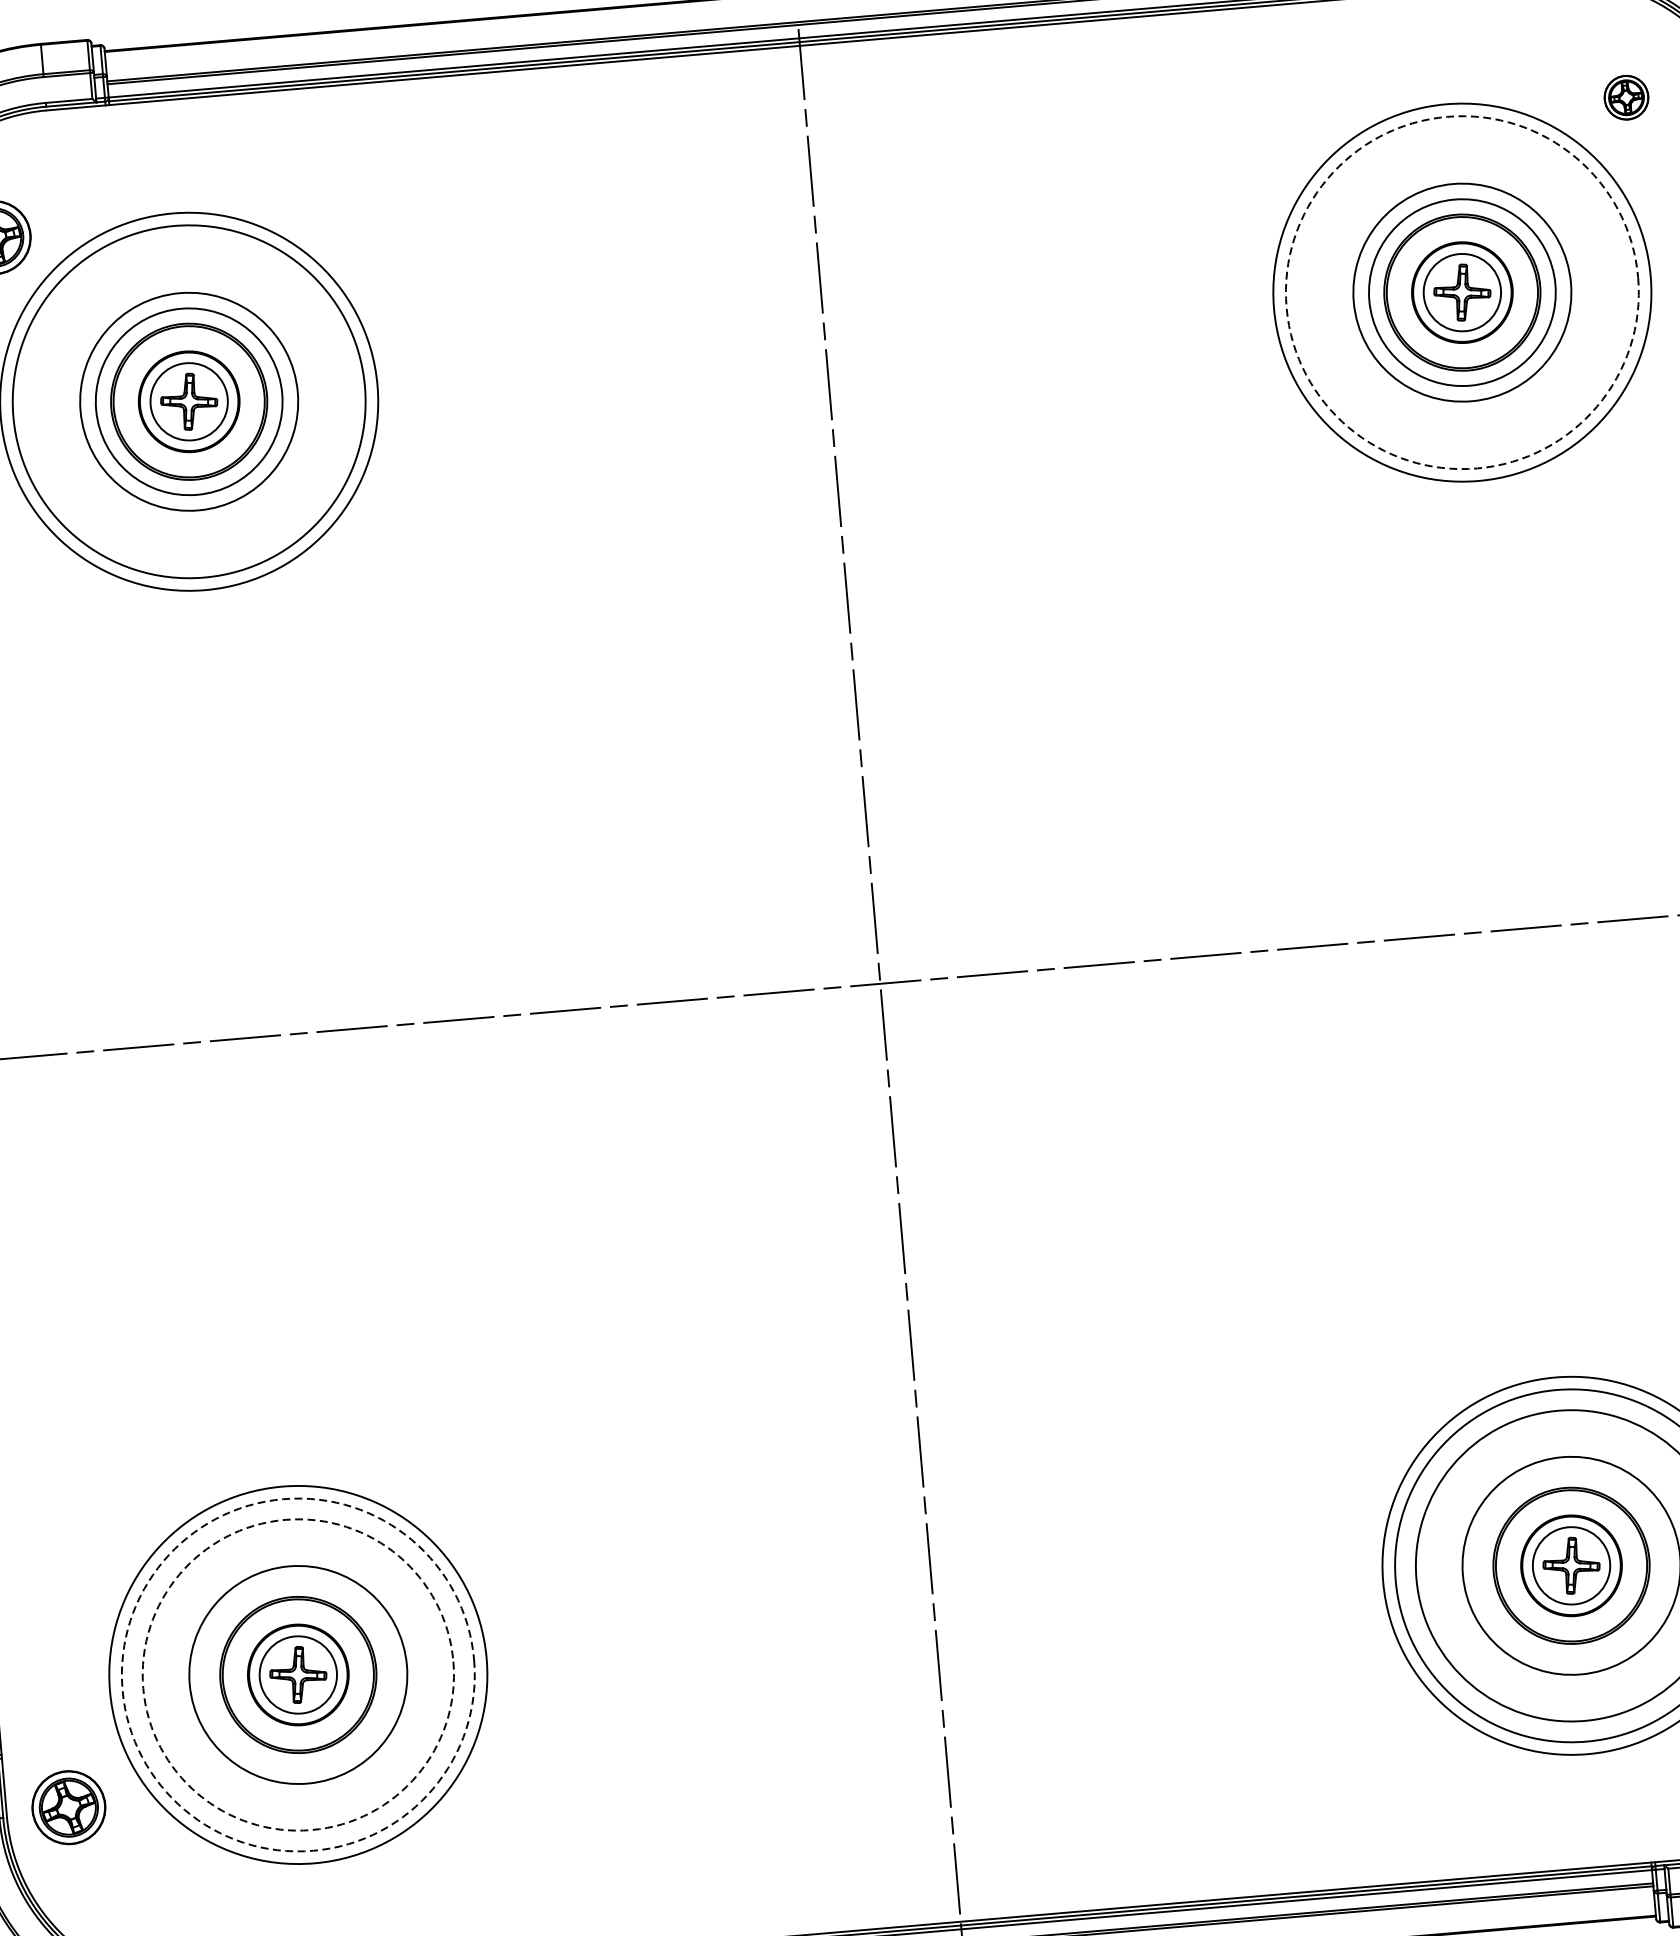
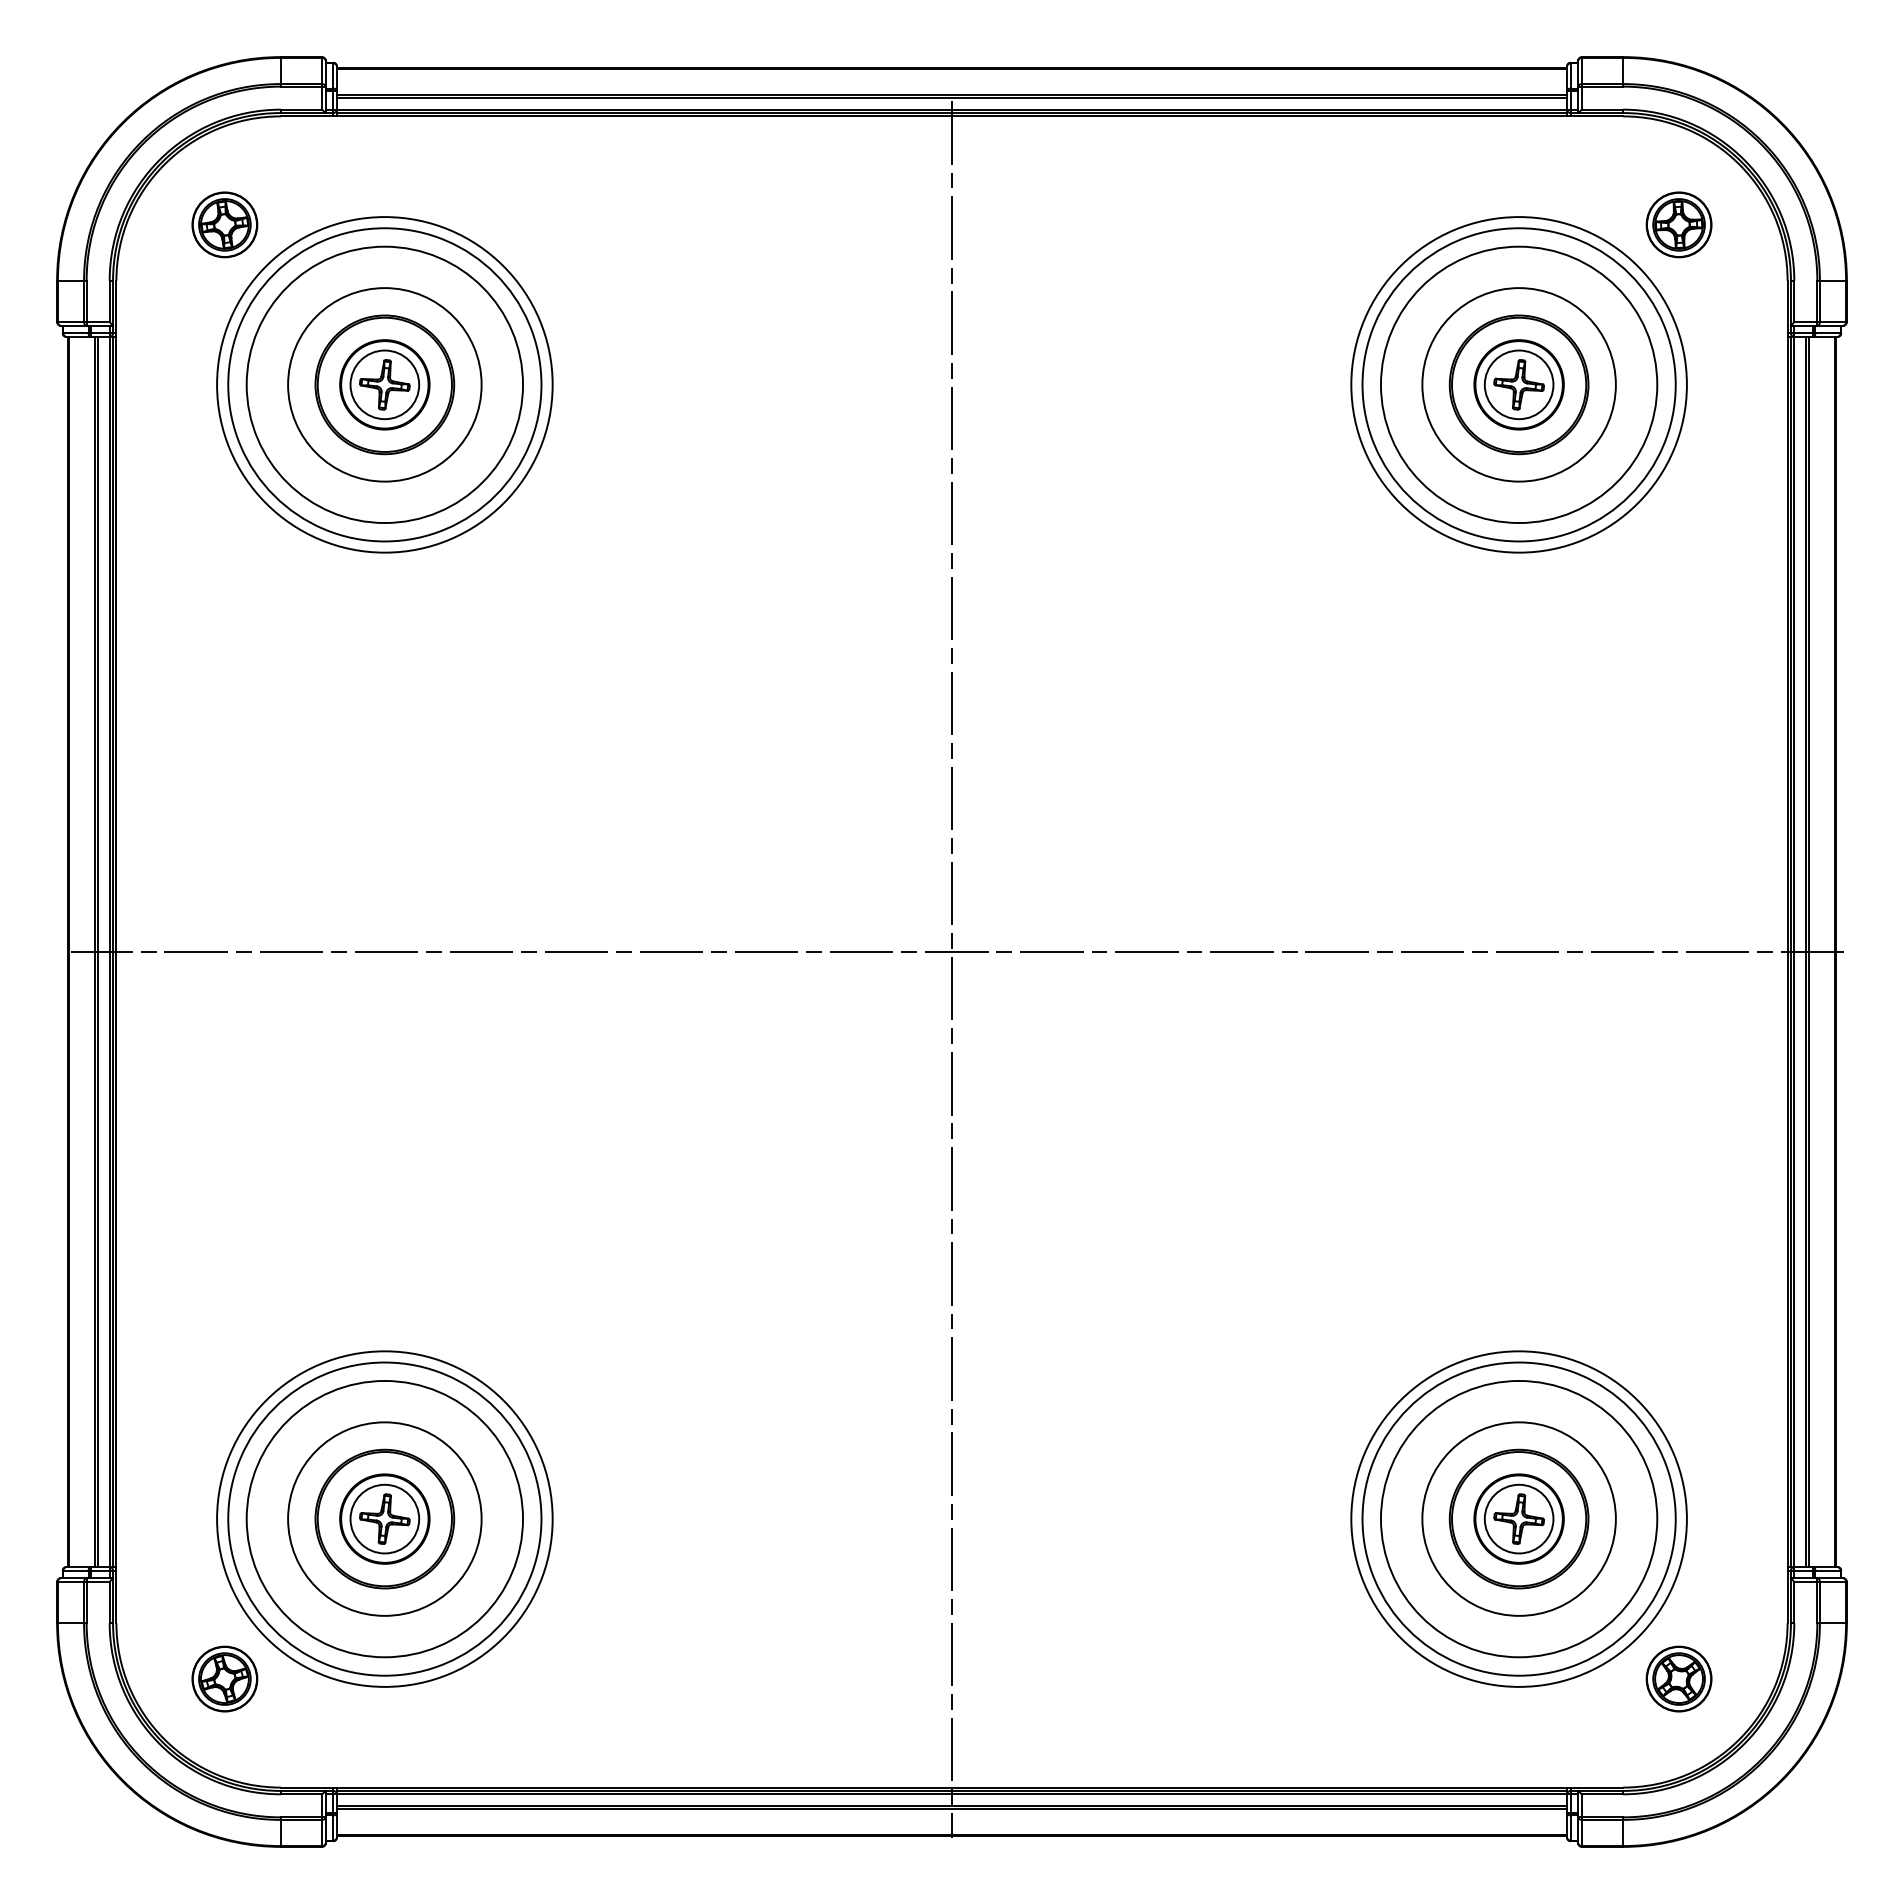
part: (1625, 97) -> (1678, 224), size x1.67
circle: (1461, 292) -> (1518, 384), dashed -> solid
circle: (1461, 292) -> (1518, 384), size x1.67
circle: (188, 401) -> (384, 384), size x1.67
circle: (297, 1674) -> (384, 1518), dashed -> solid
circle: (297, 1674) -> (384, 1518), dashed -> solid
part: (68, 1807) -> (224, 1678), moved

